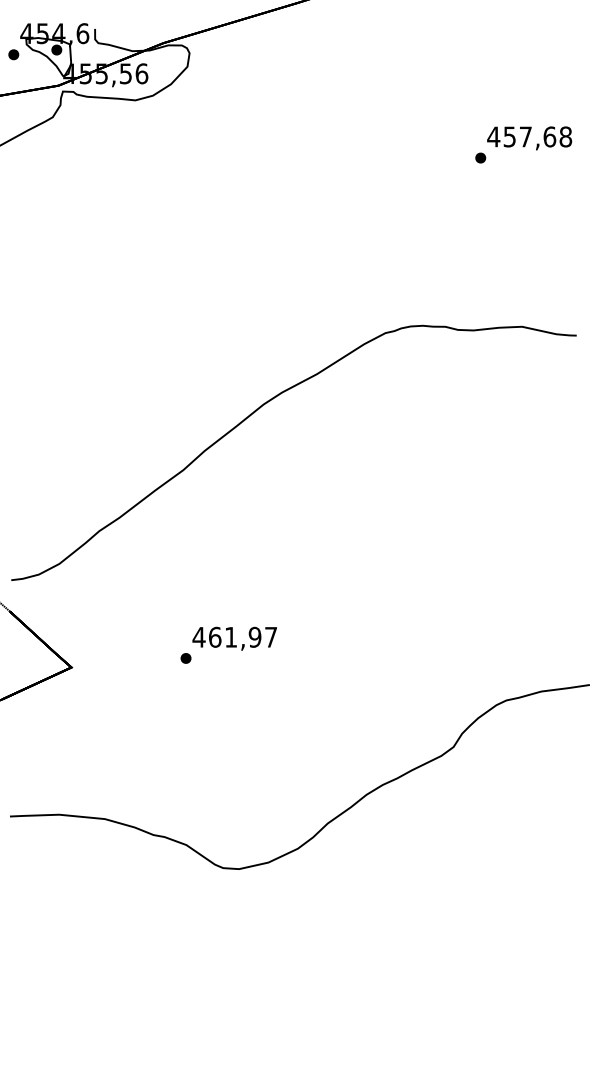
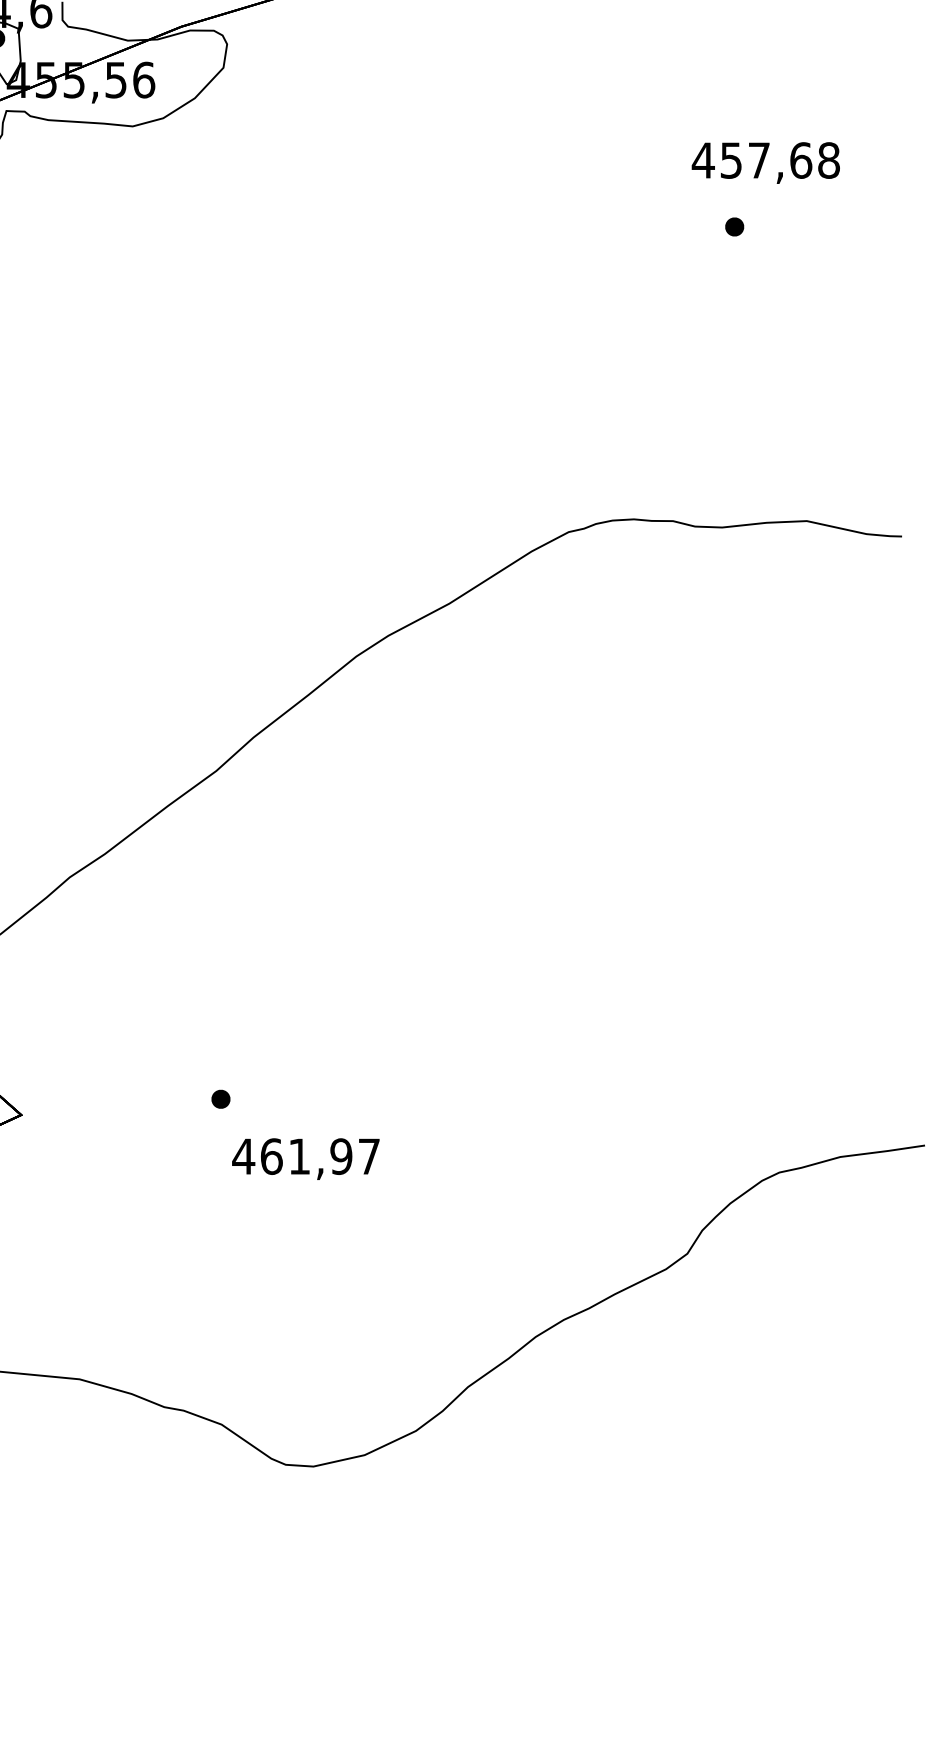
text: (529, 138) -> (765, 163), moved
text: (234, 638) -> (305, 1158), moved

